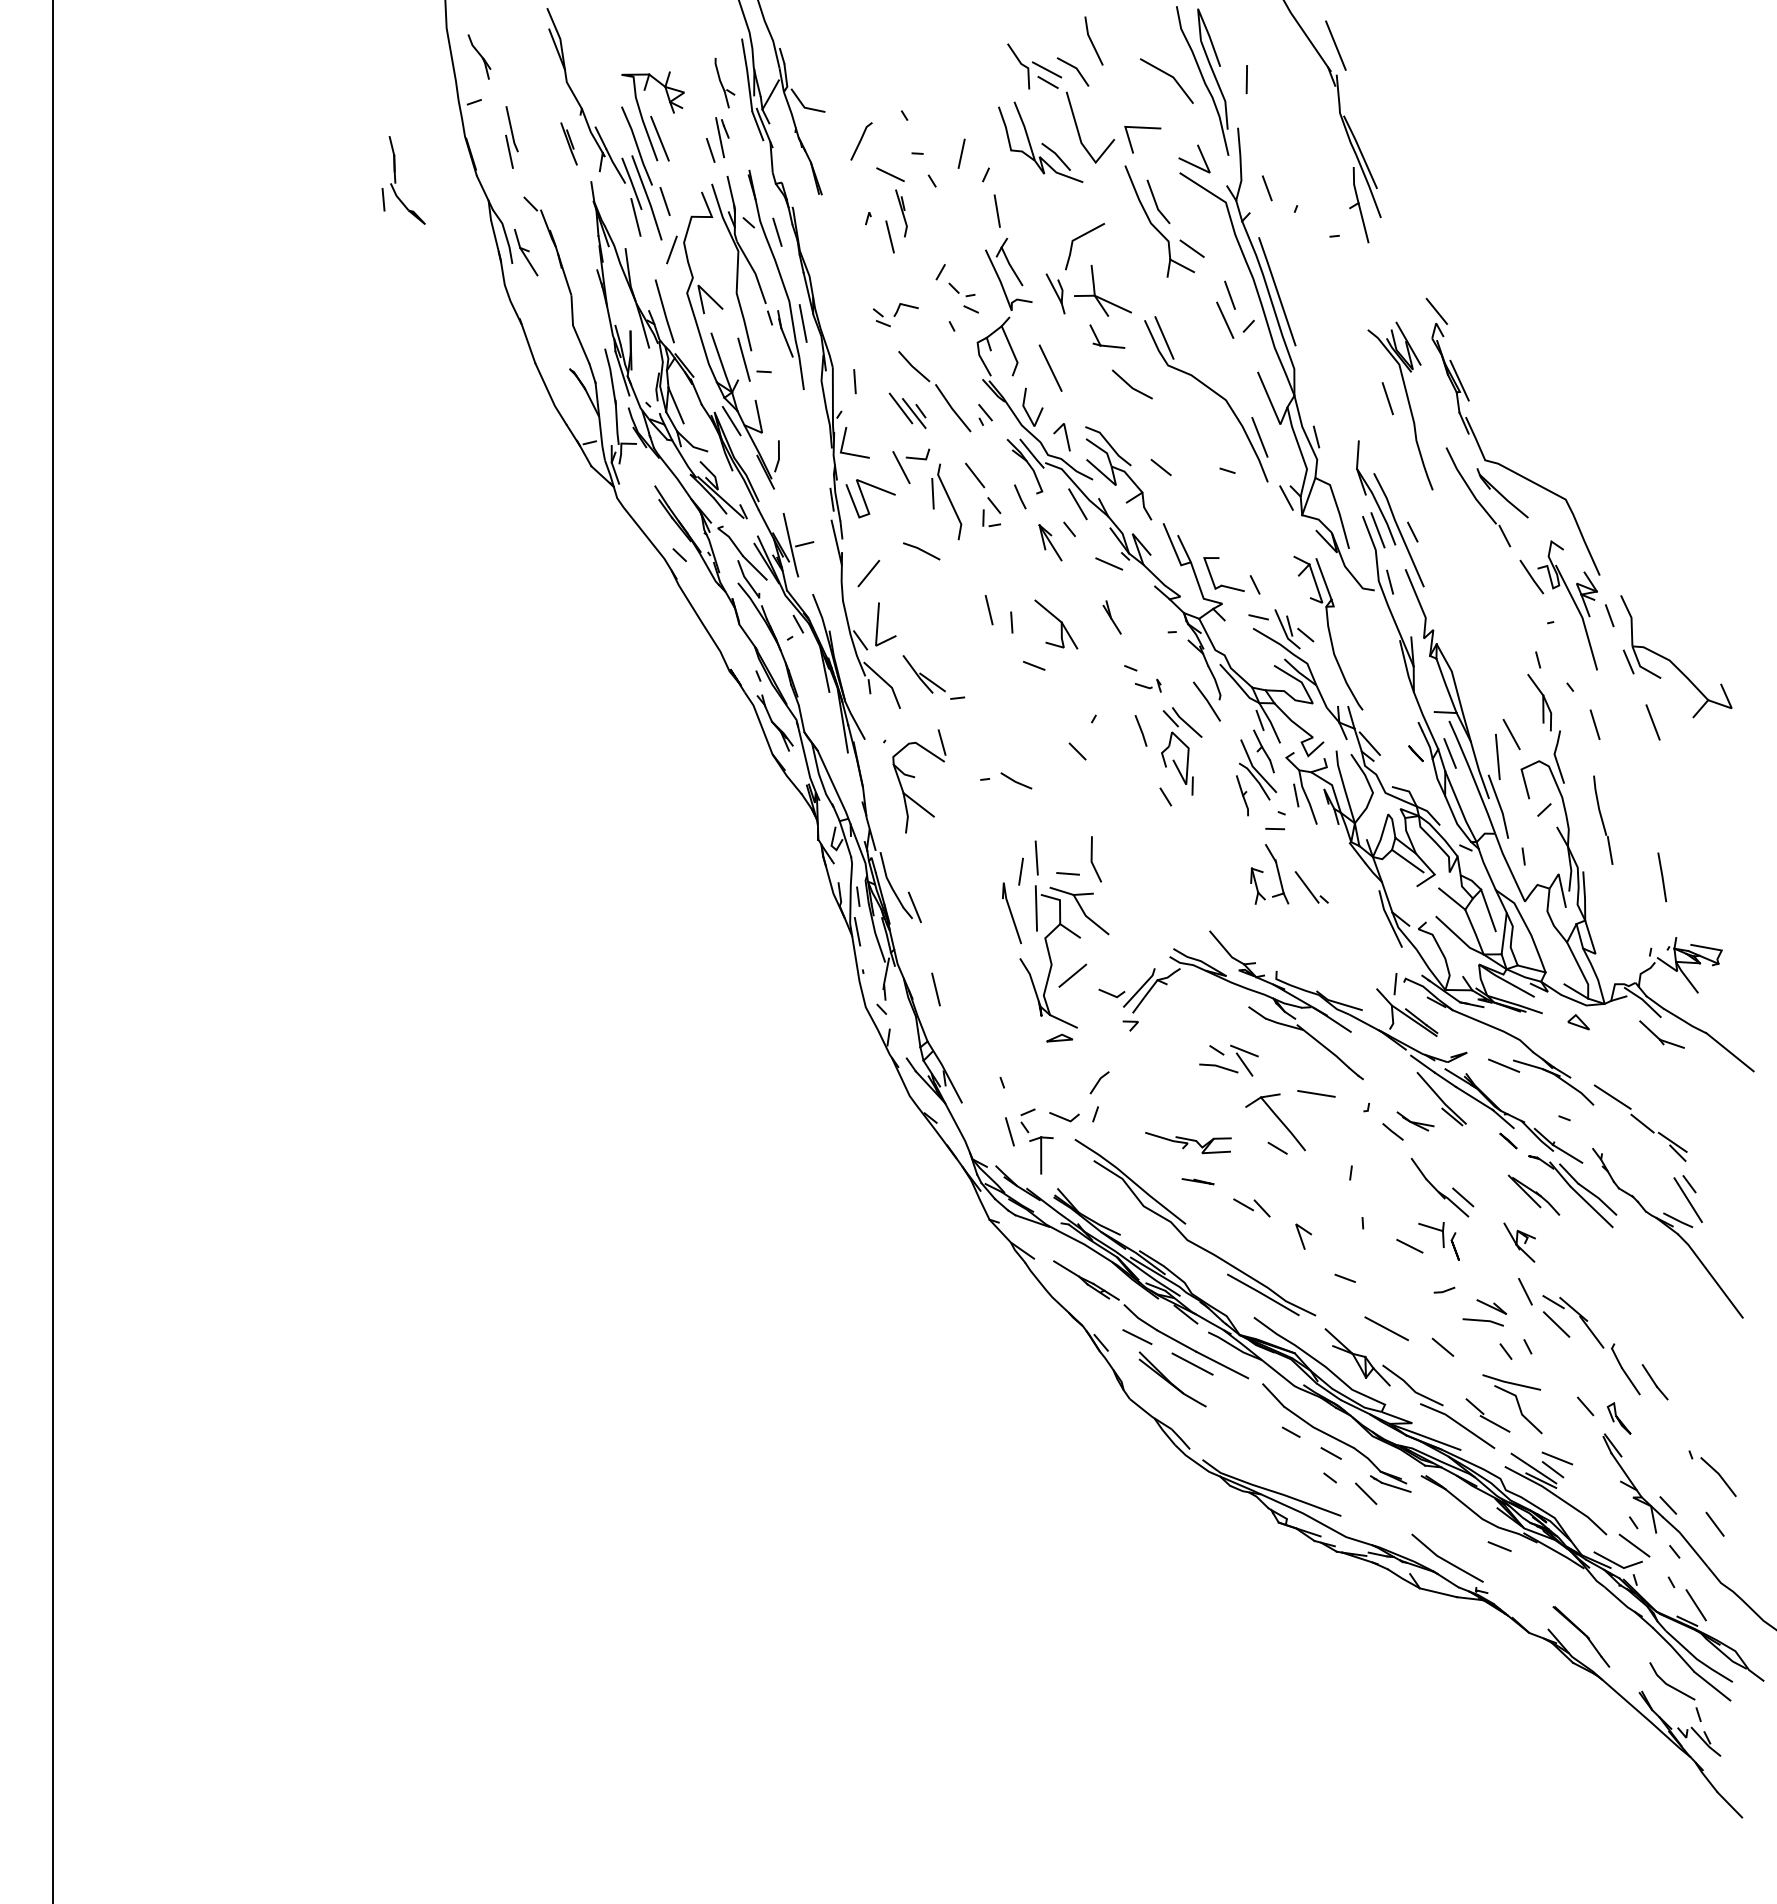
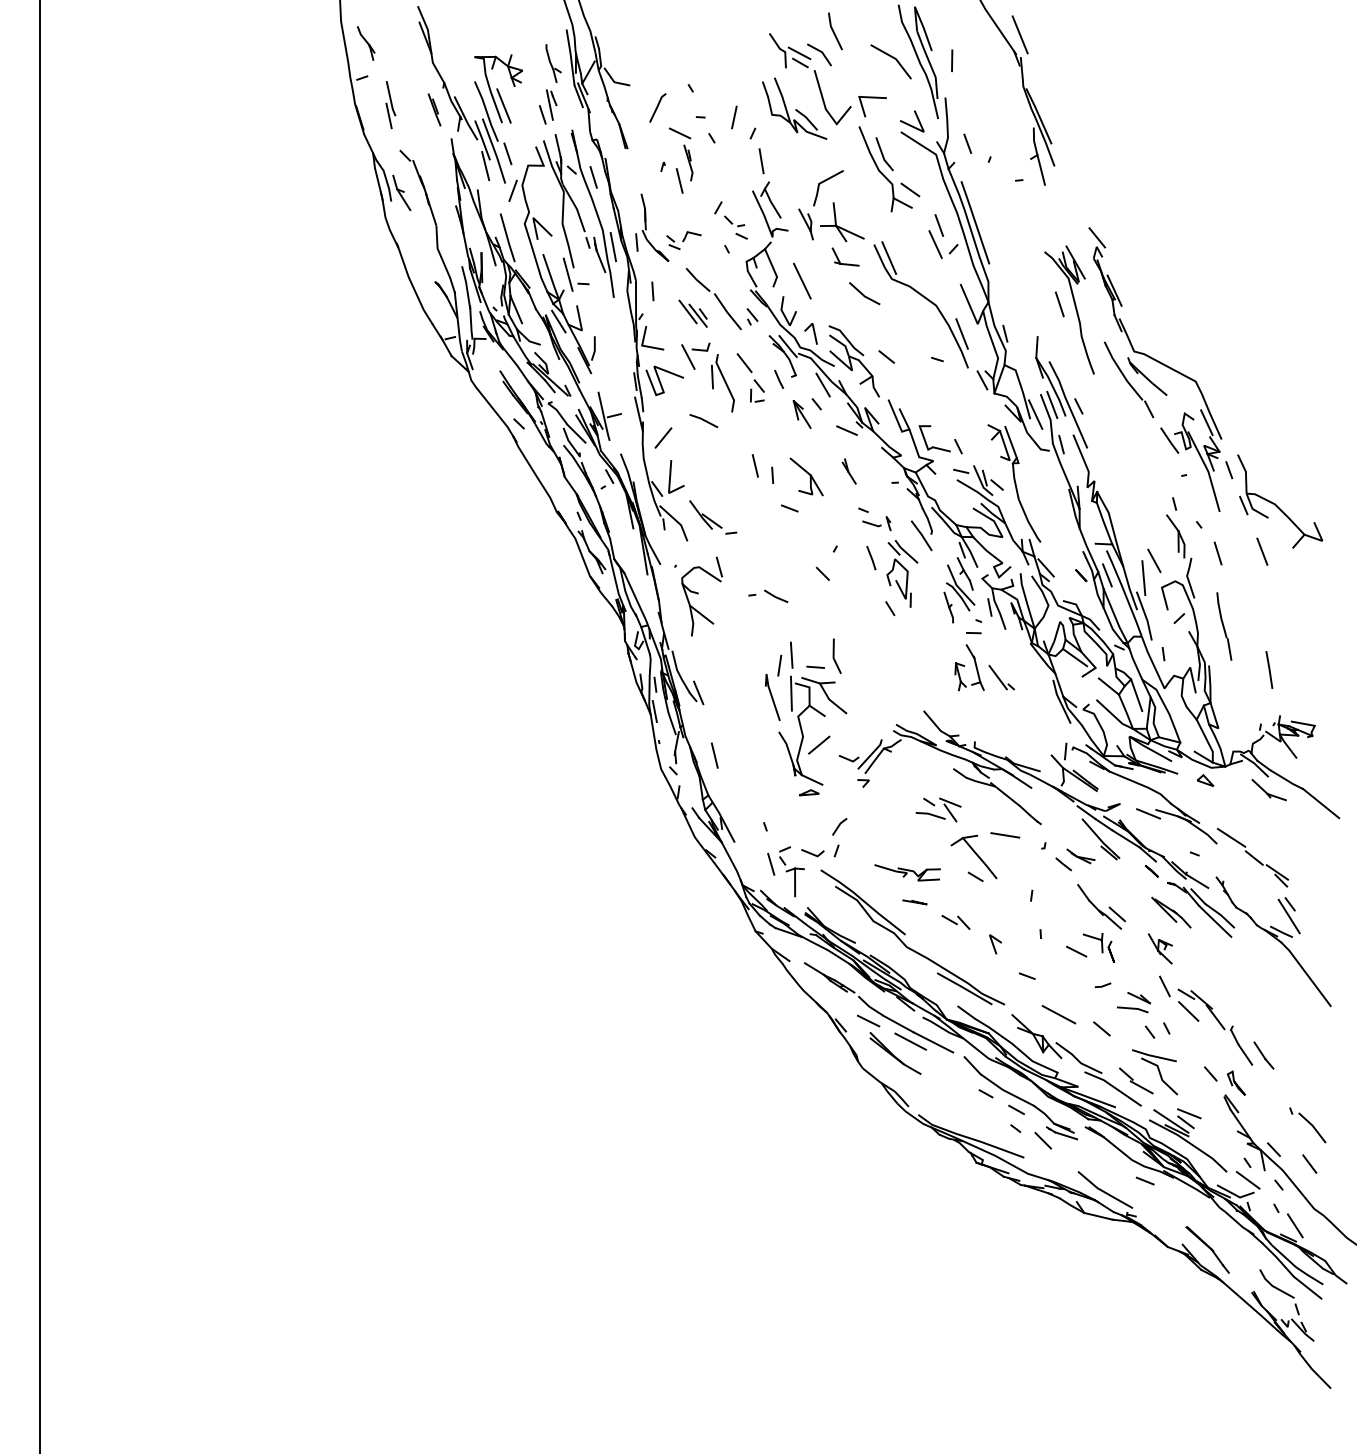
part: (403, 180) -> (652, 227), moved
line: (1355, 542) -> (1035, 414), added
line: (1579, 553) -> (1206, 422), added
part: (1147, 685) -> (876, 523), size x1.43

